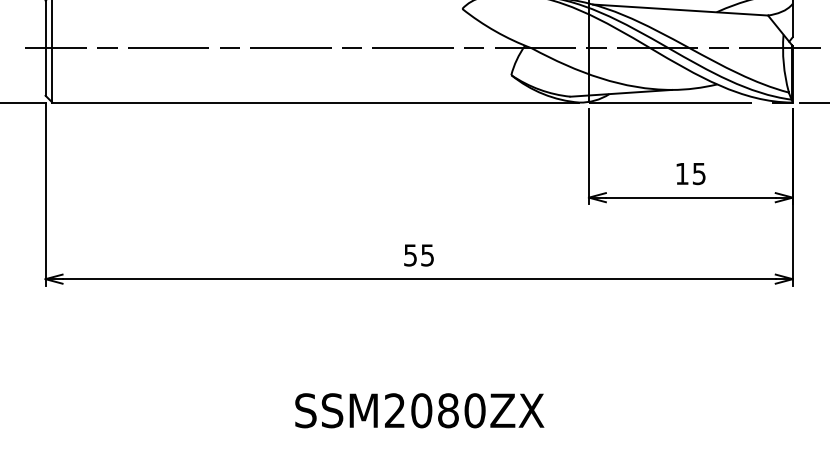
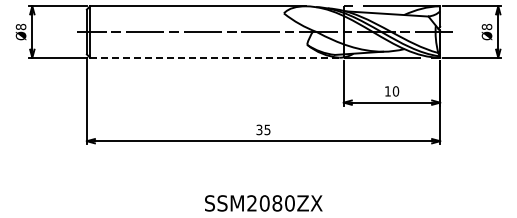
line: (315, 102) -> (214, 57), solid -> dashed
text: (698, 174) -> (395, 91), 15 -> 10
text: (410, 254) -> (259, 129), 55 -> 35

